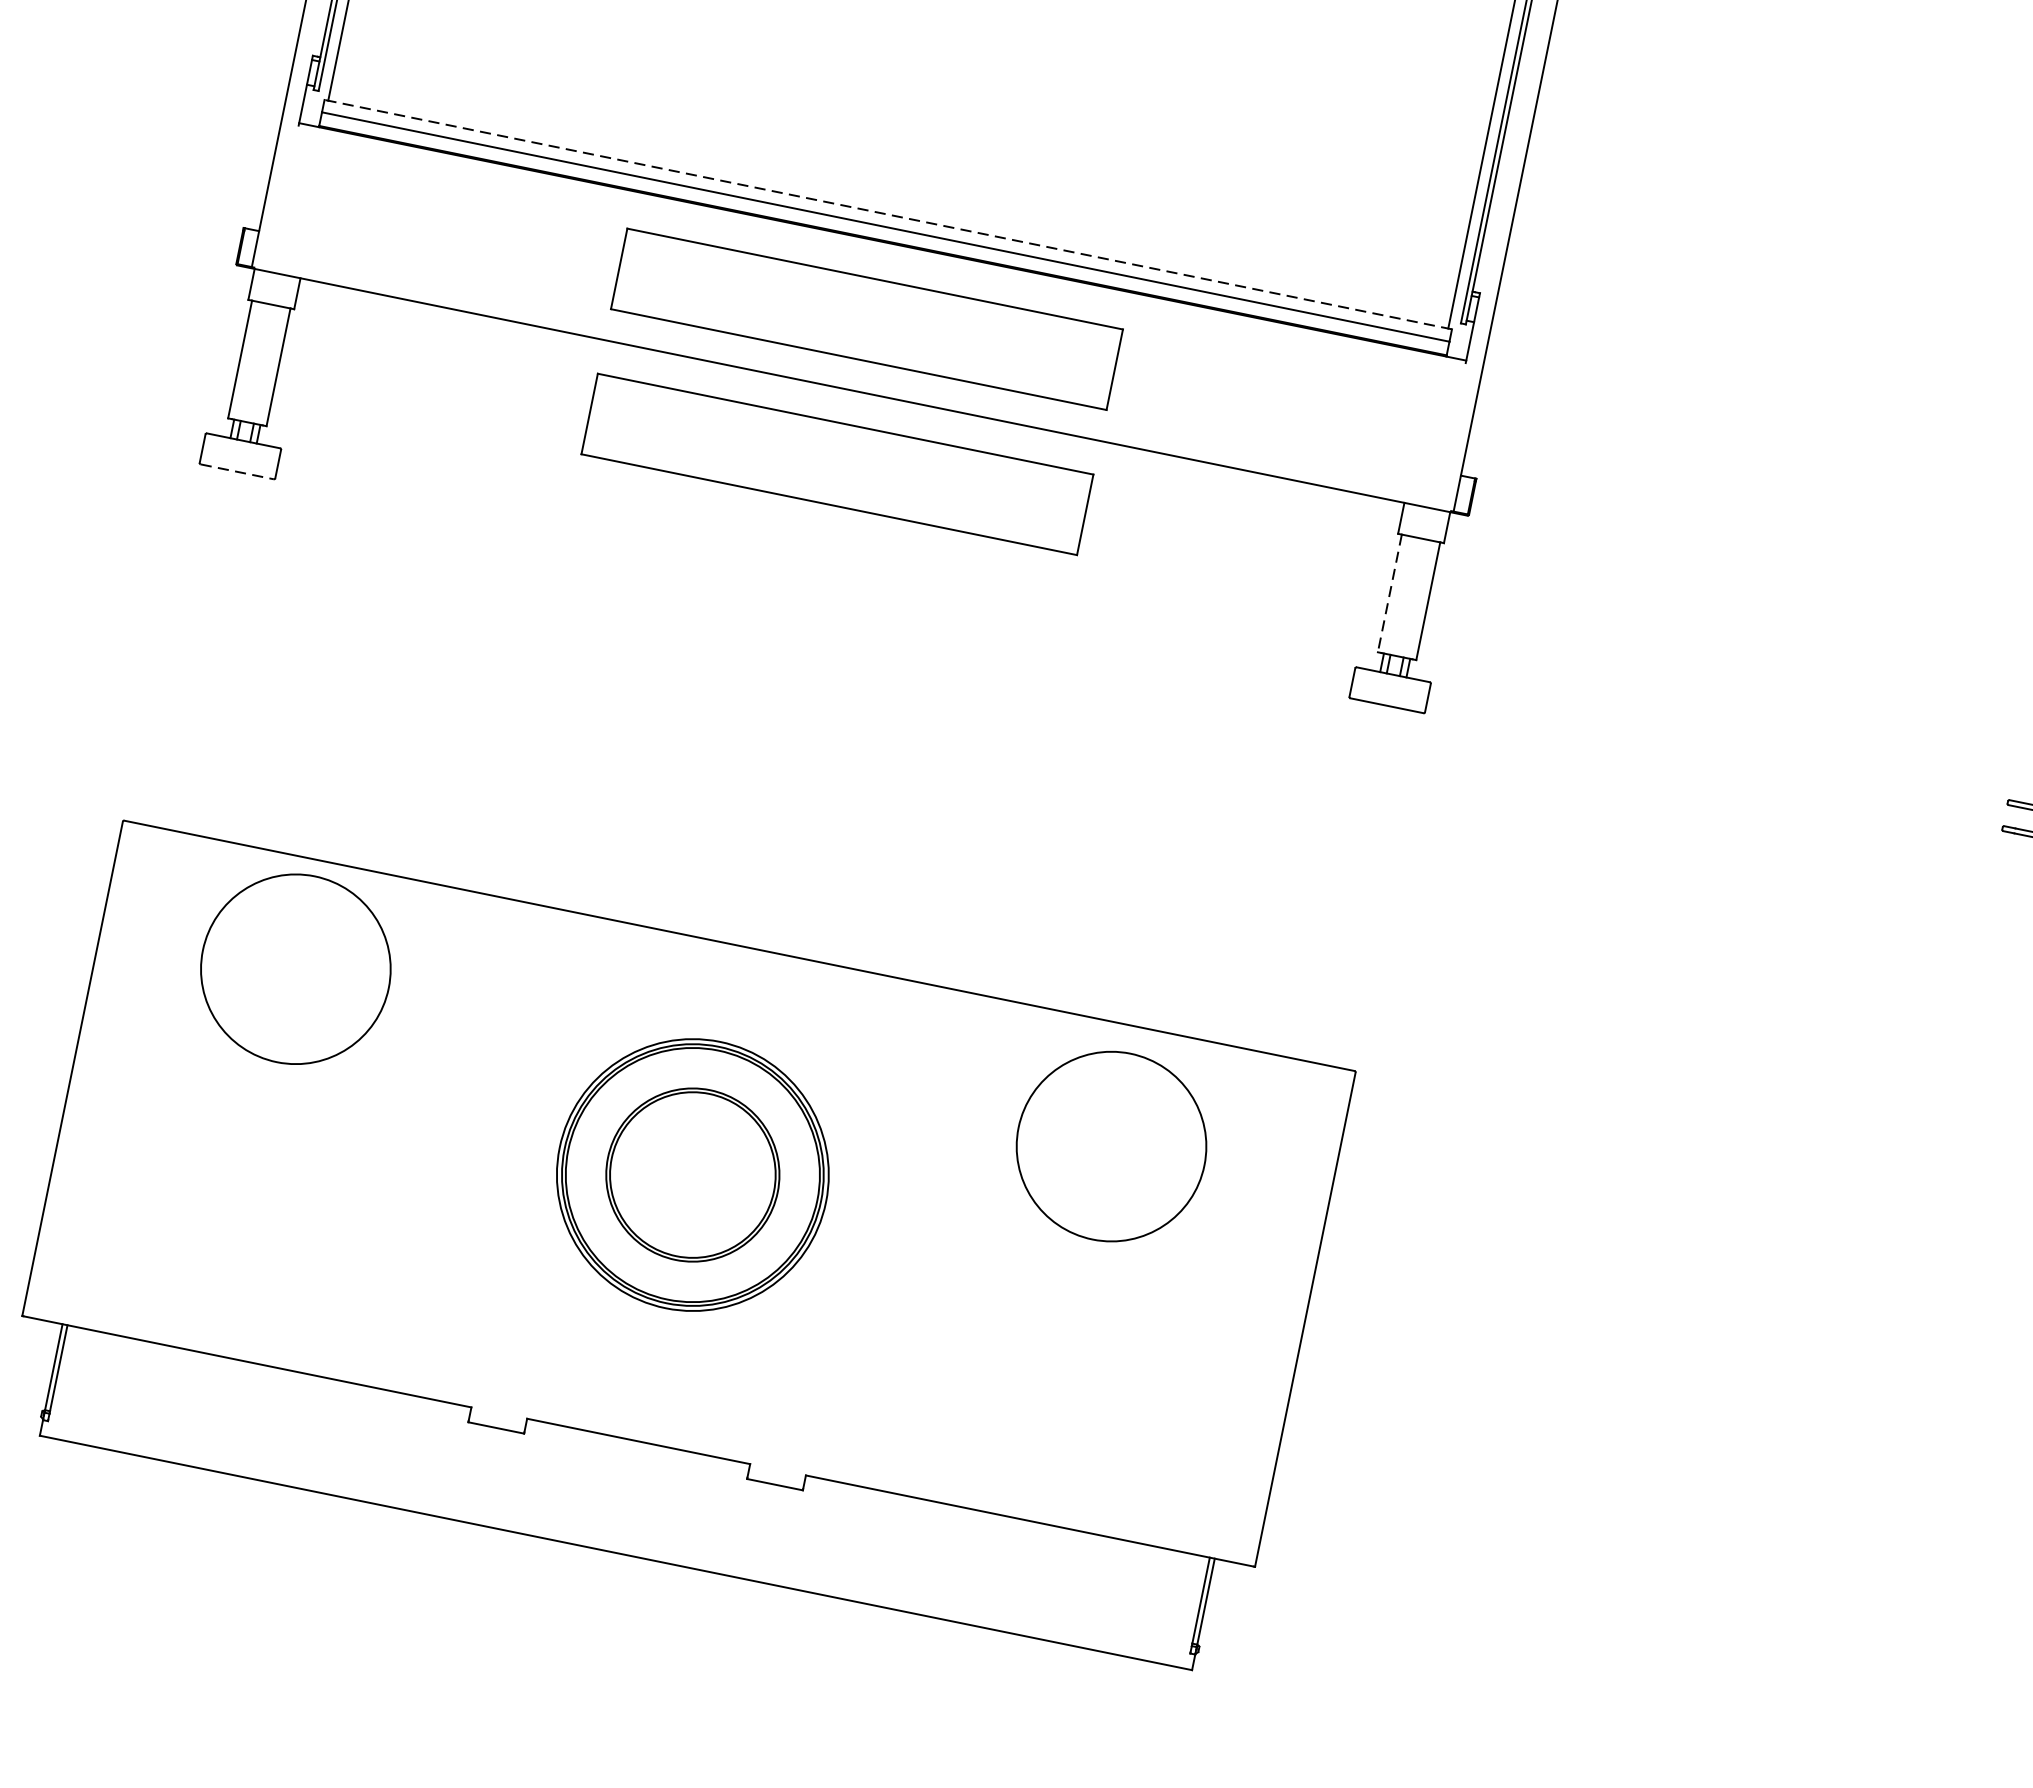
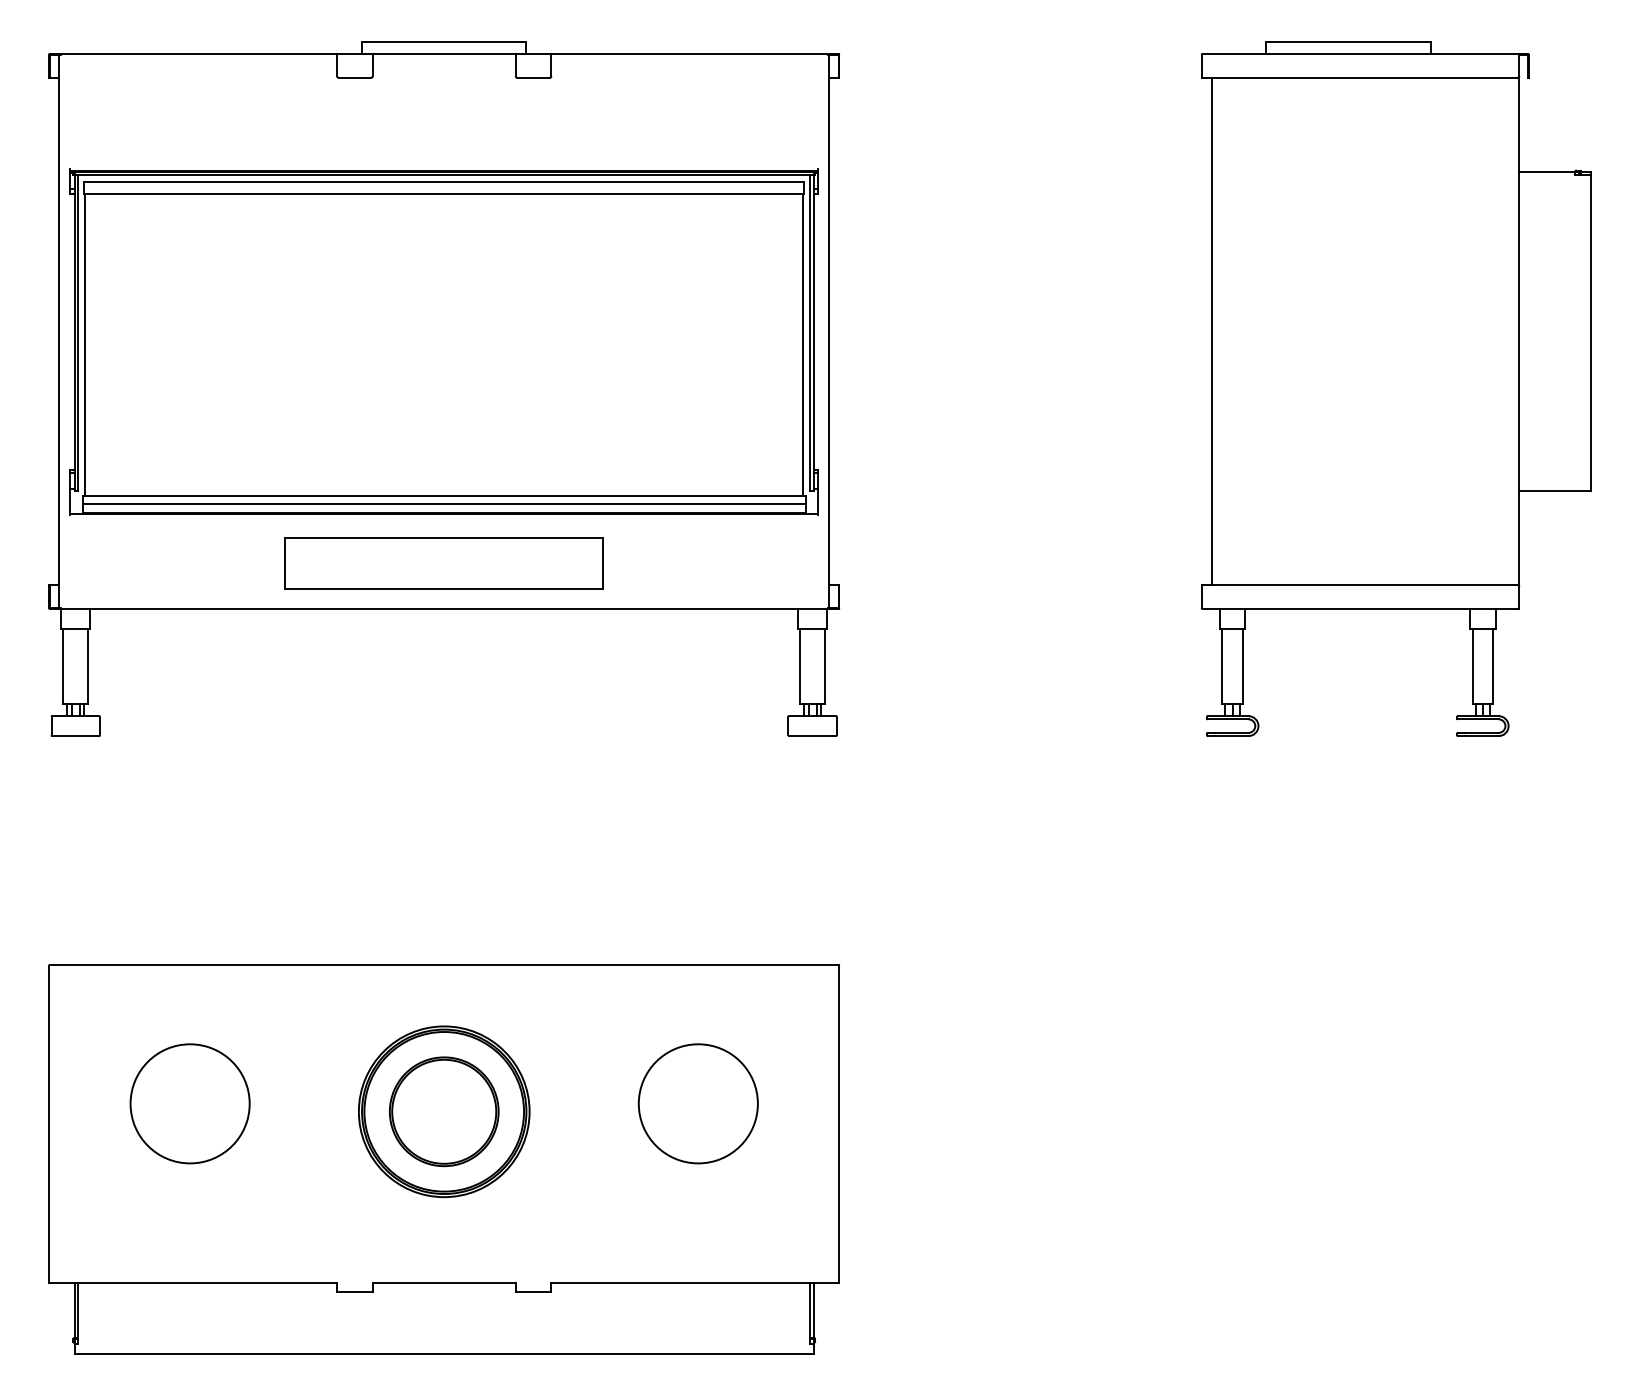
line: (887, 214) -> (443, 496), dashed -> solid
part: (836, 464) -> (443, 656), removed
line: (238, 472) -> (76, 736), dashed -> solid
line: (1390, 593) -> (800, 666), dashed -> solid
circle: (294, 968) -> (189, 1103), moved
circle: (1110, 1145) -> (697, 1103), moved

